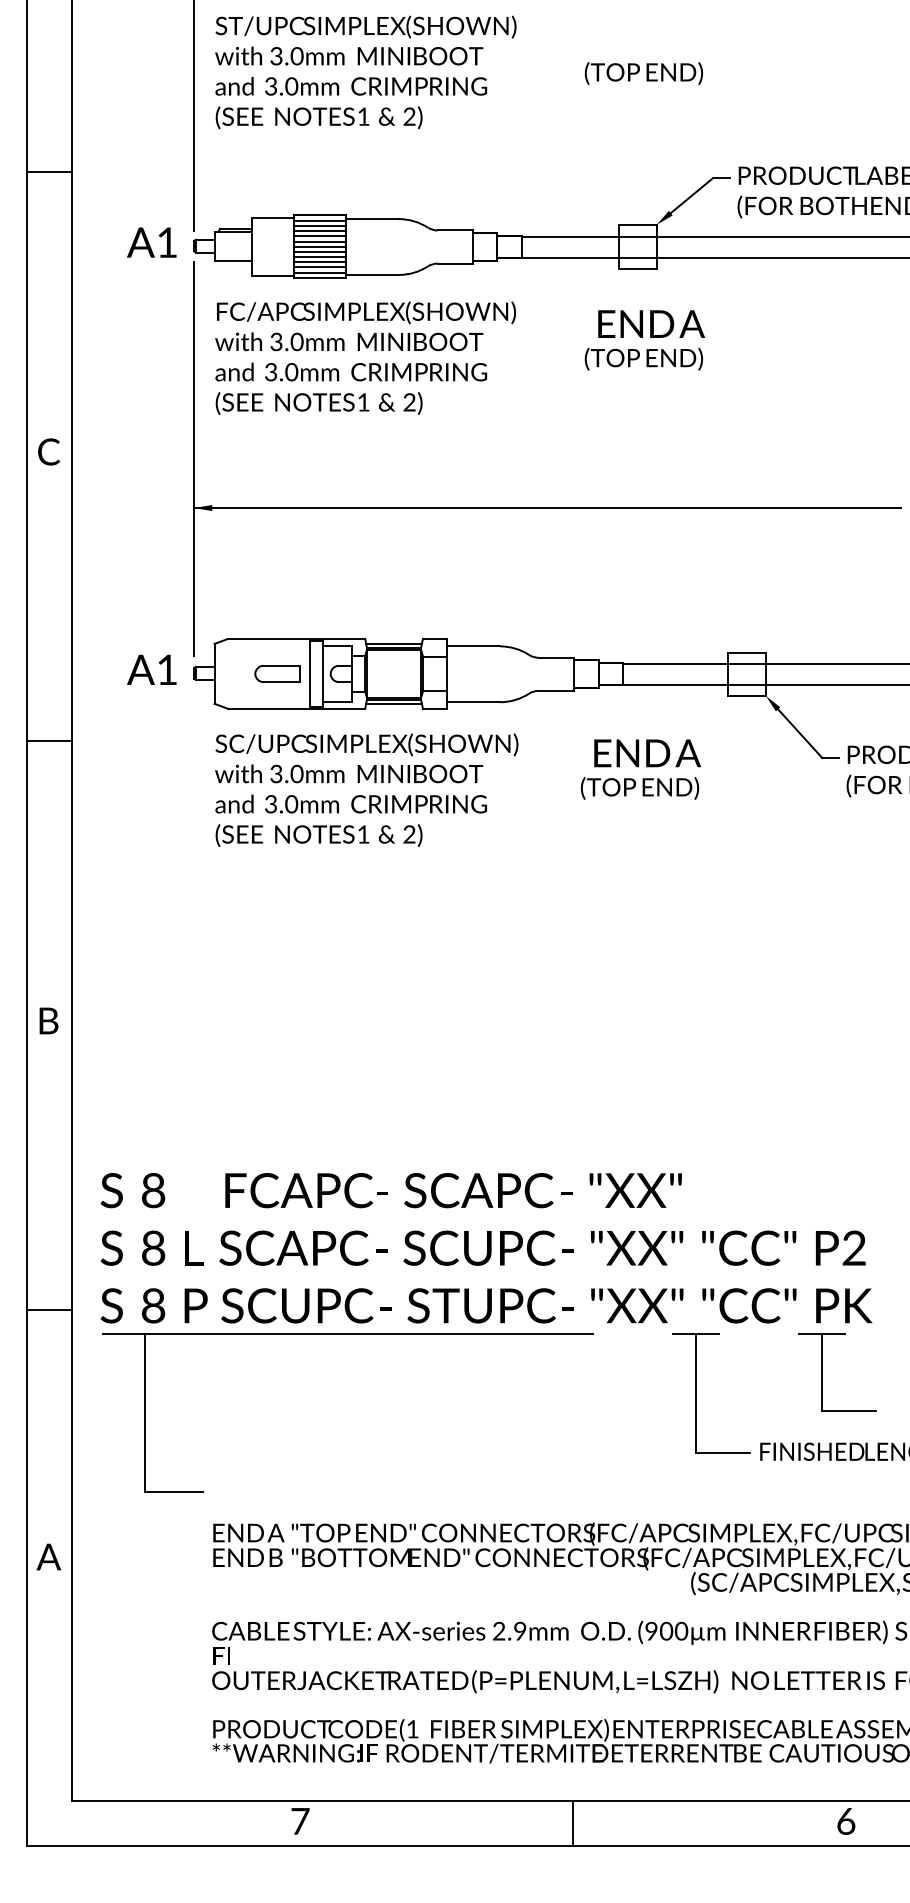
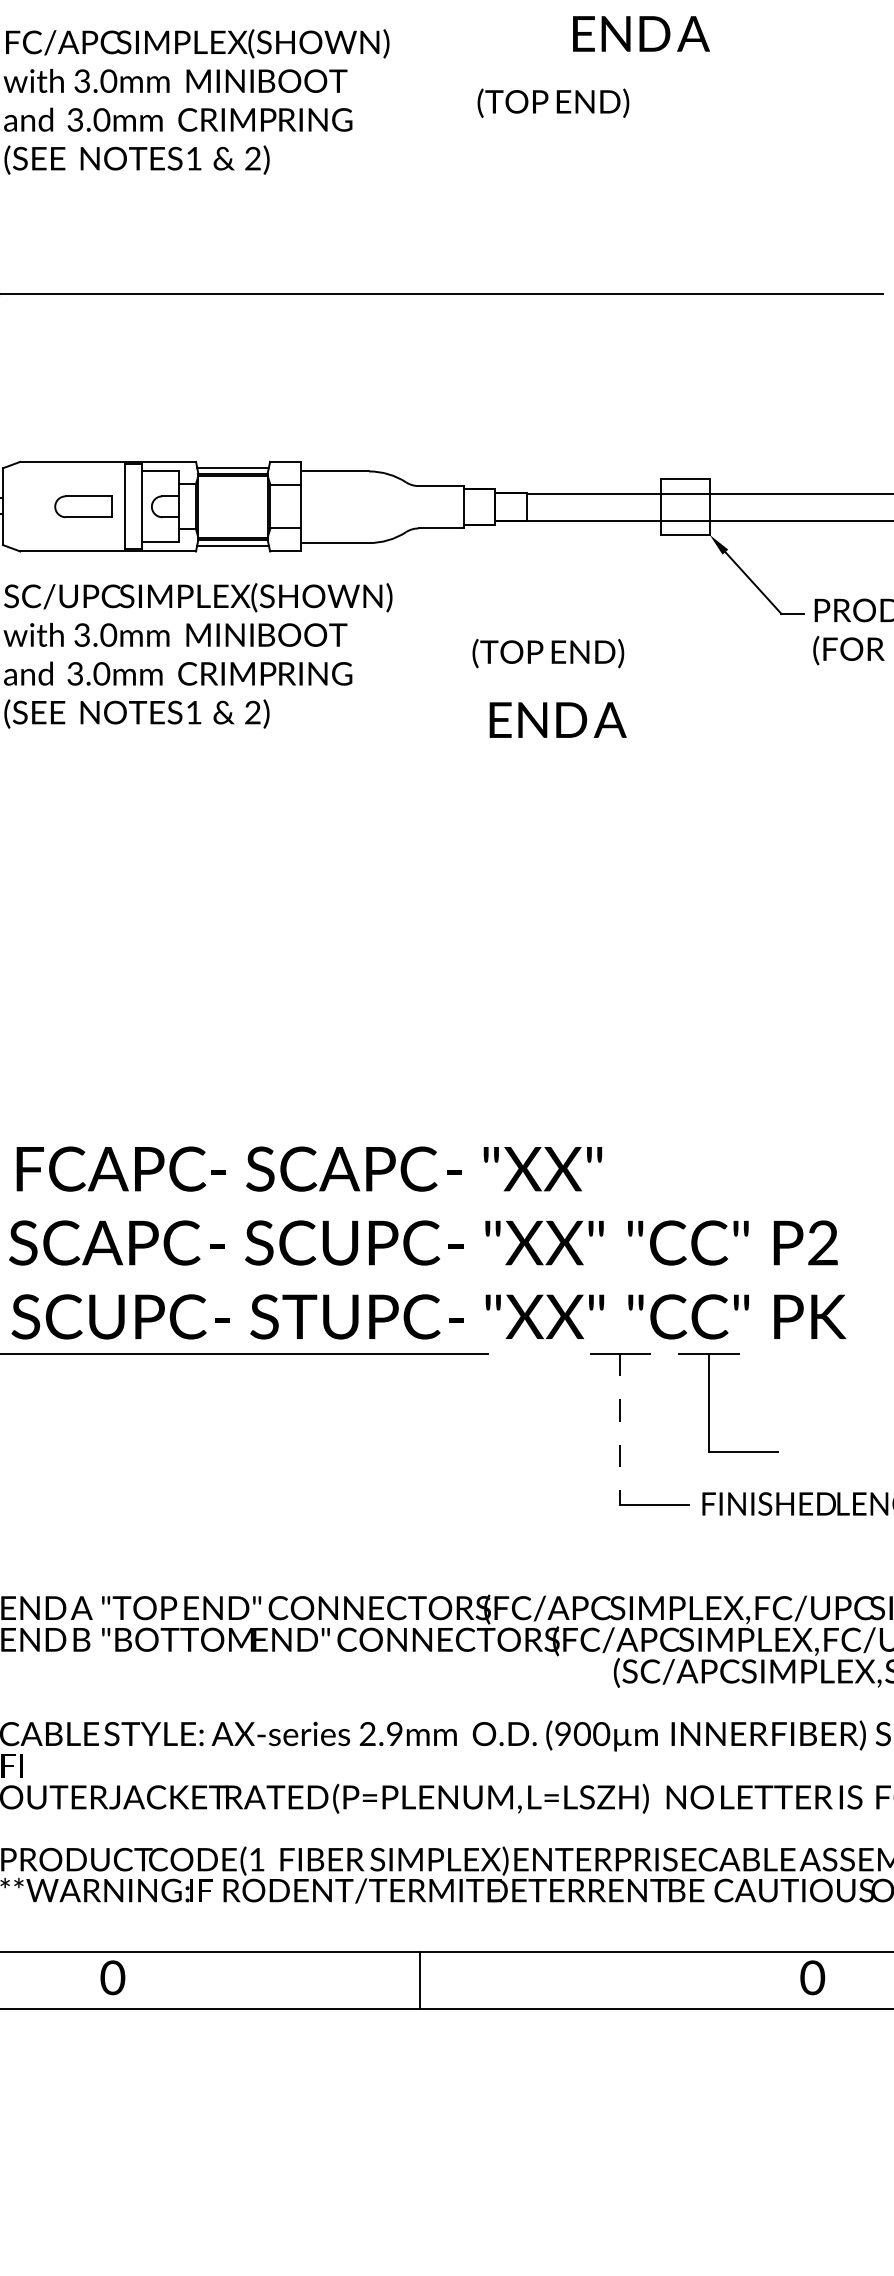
text: (651, 323) -> (641, 33), moved
text: (647, 753) -> (557, 720), moved
part: (822, 1372) -> (709, 1402), moved
line: (696, 1394) -> (620, 1430), solid -> dashed
text: (299, 1820) -> (111, 1976), 7 -> 0
text: (845, 1820) -> (811, 1976), 6 -> 0
line: (573, 1823) -> (420, 1980), moved

